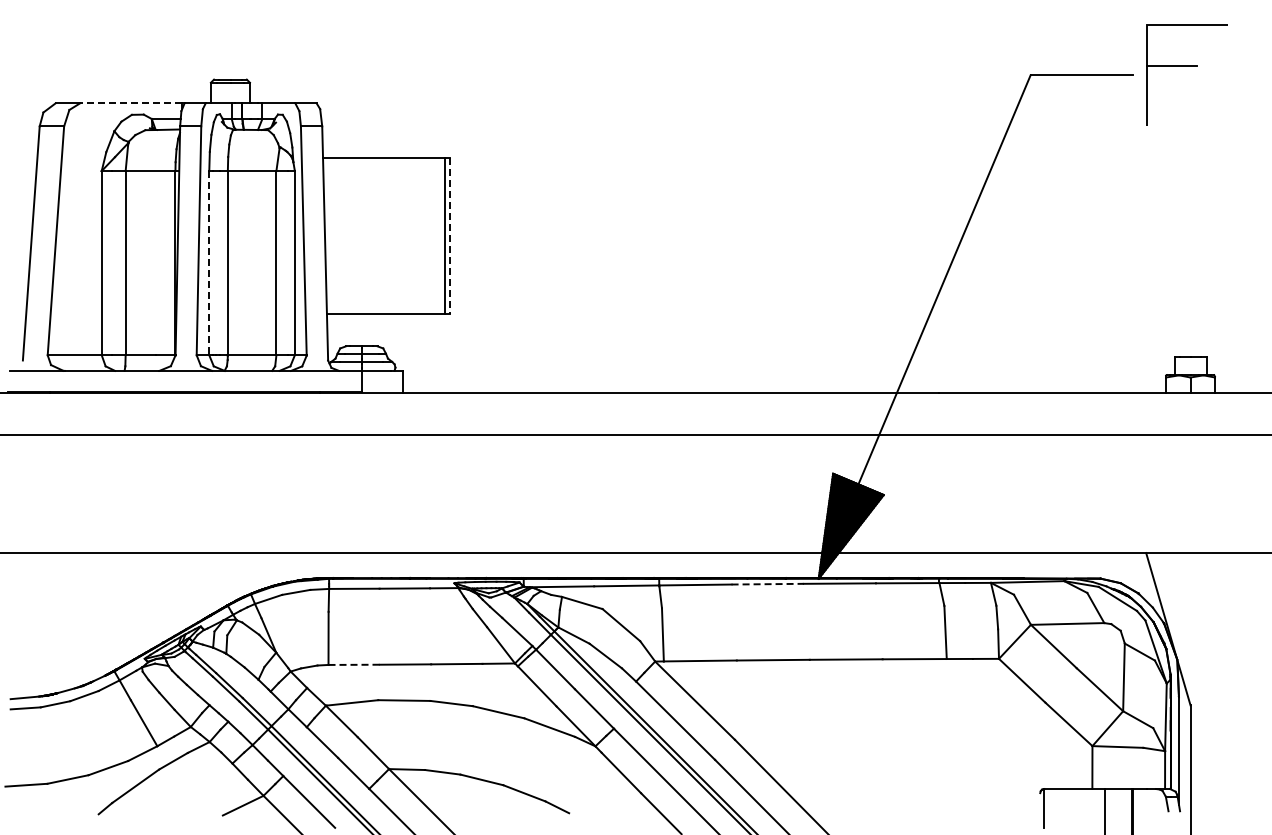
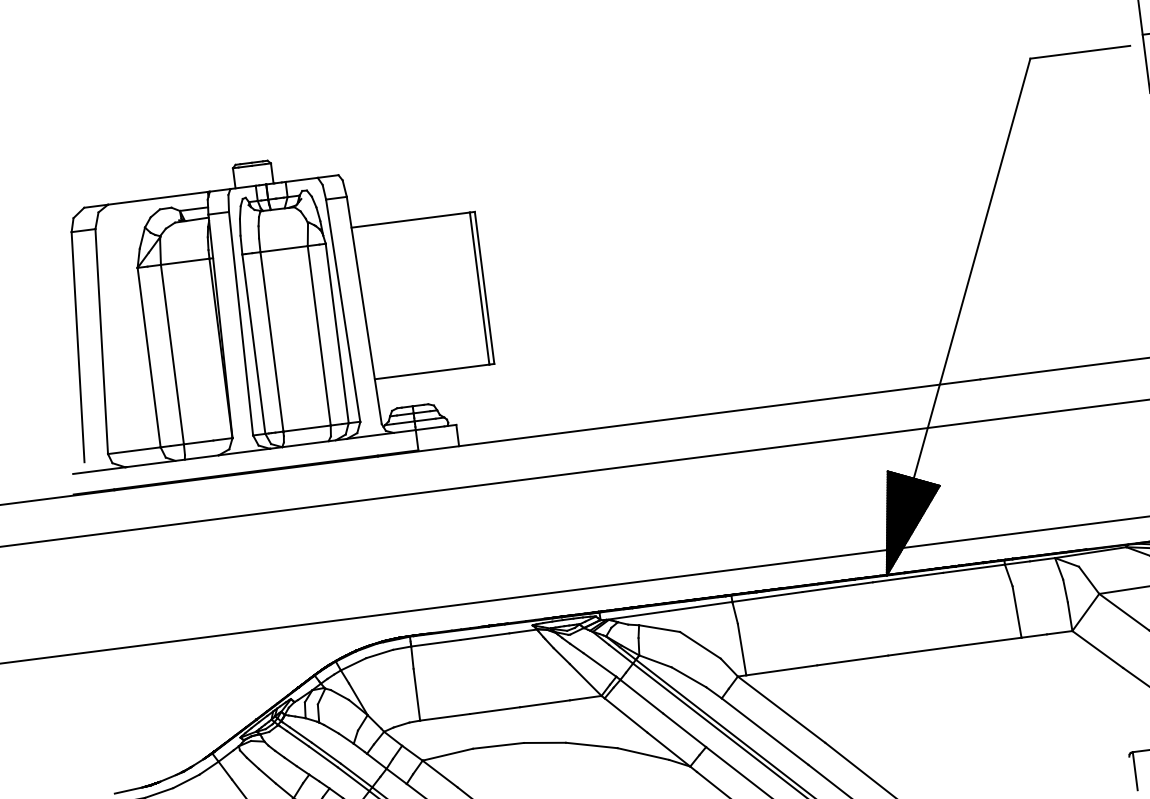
line: (130, 103) -> (157, 198), dashed -> solid
line: (449, 236) -> (484, 288), dashed -> solid
line: (209, 263) -> (254, 344), dashed -> solid
line: (768, 584) -> (838, 587), dashed -> solid
line: (354, 664) -> (445, 716), dashed -> solid

